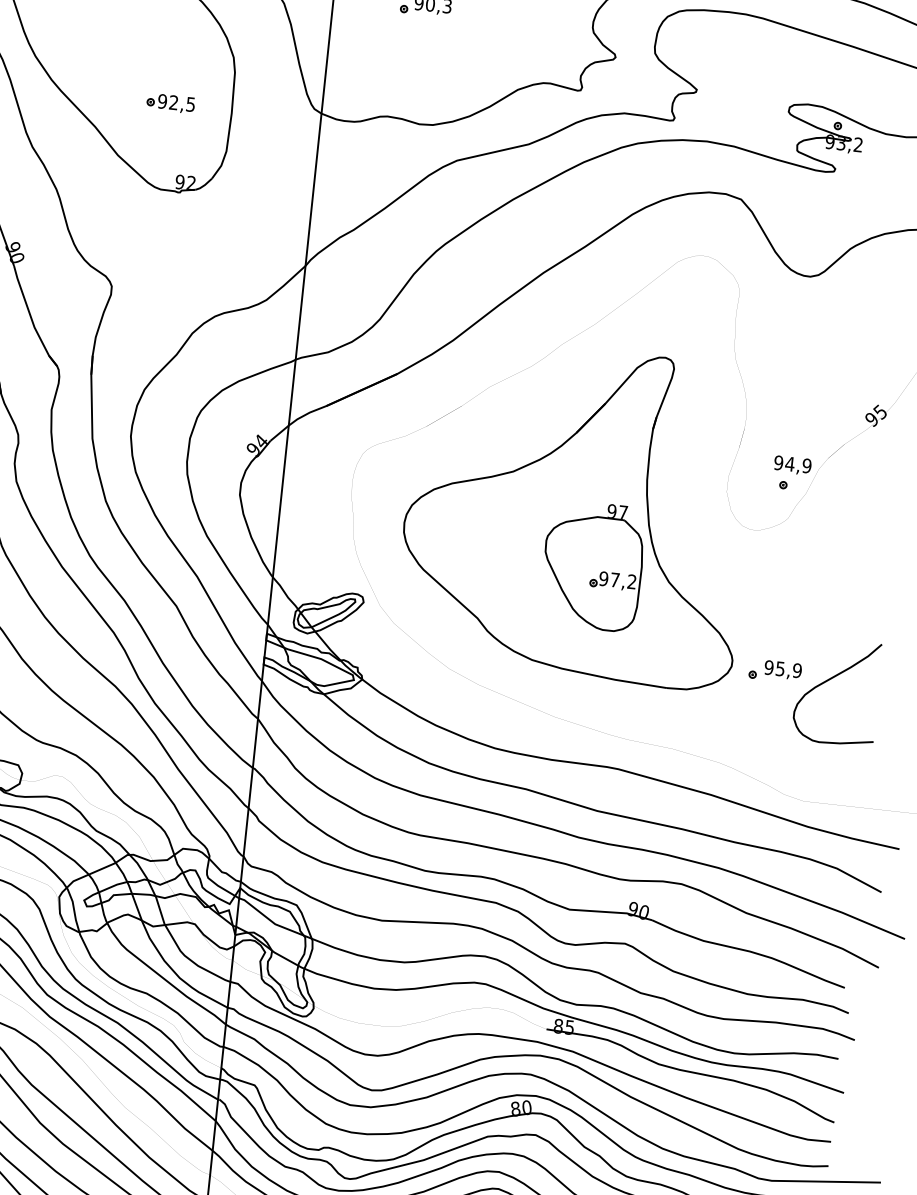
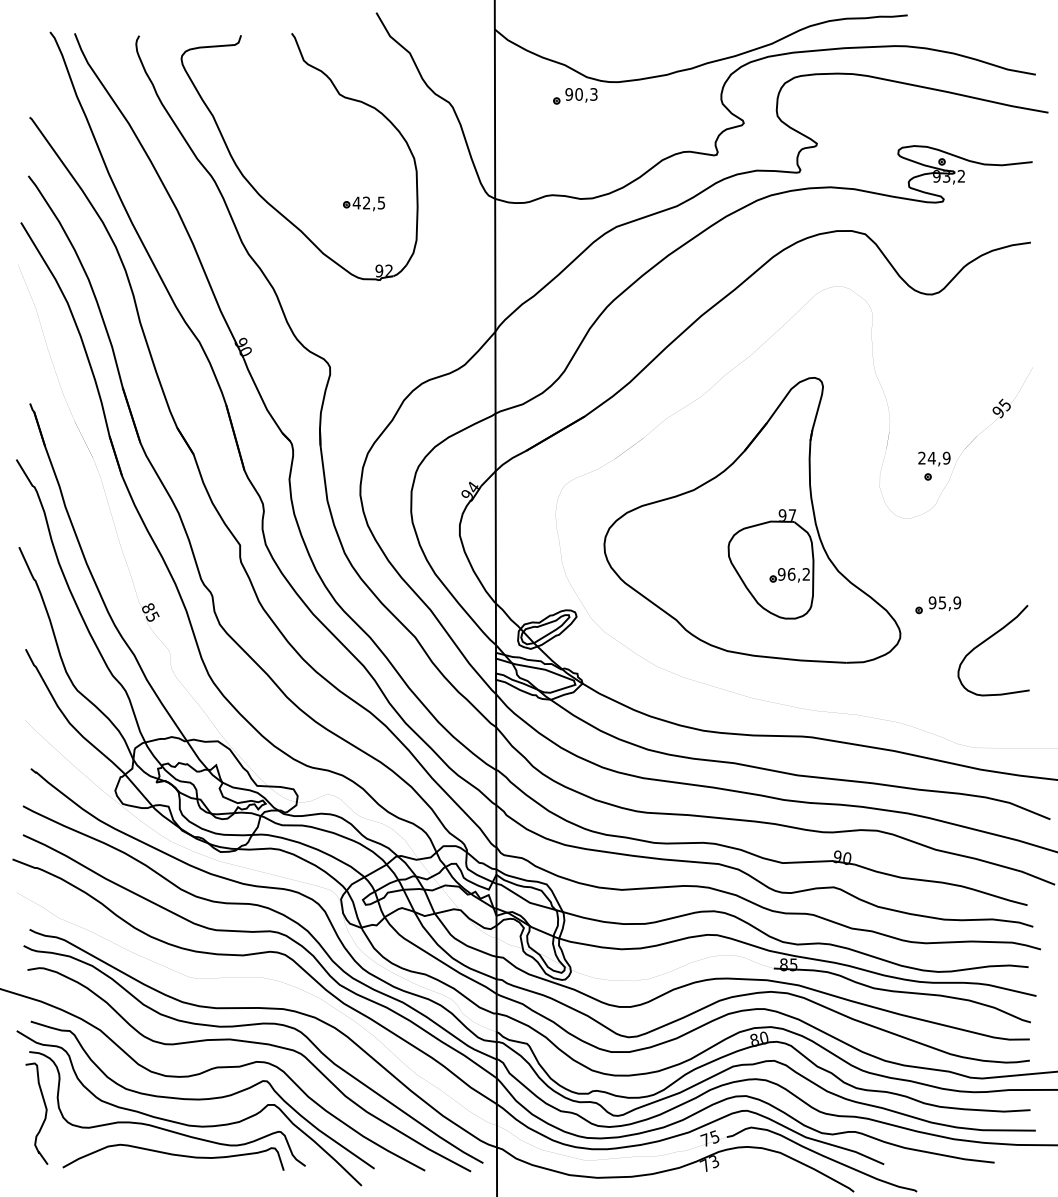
text: (162, 100) -> (356, 202), 92,5 -> 42,5
text: (778, 462) -> (921, 457), 94,9 -> 24,9
text: (614, 580) -> (791, 574), 97,2 -> 96,2
part: (775, 671) -> (938, 605), moved

